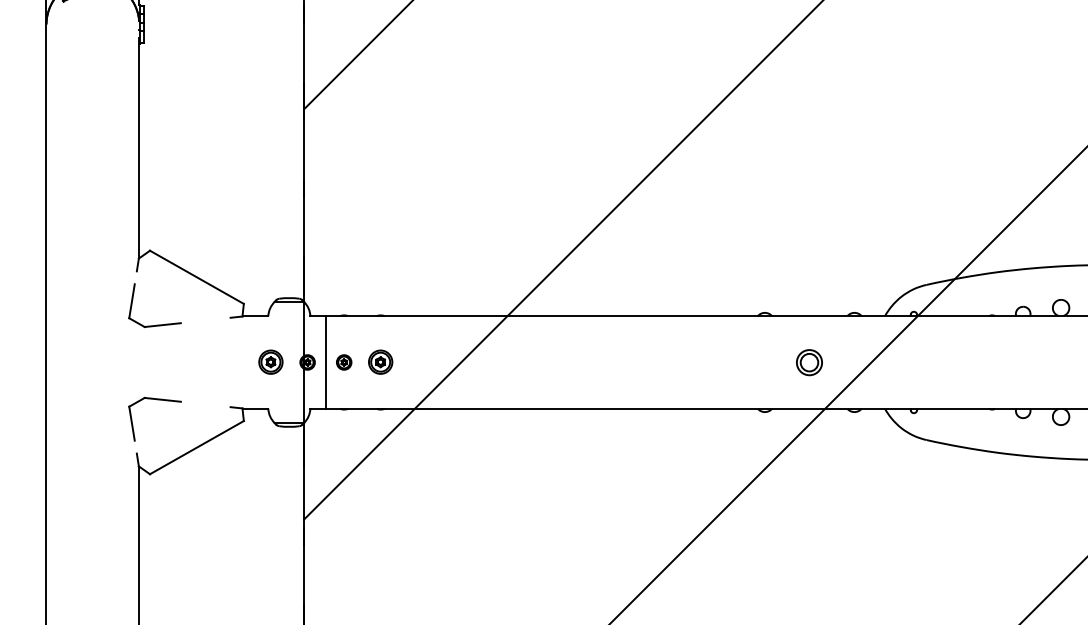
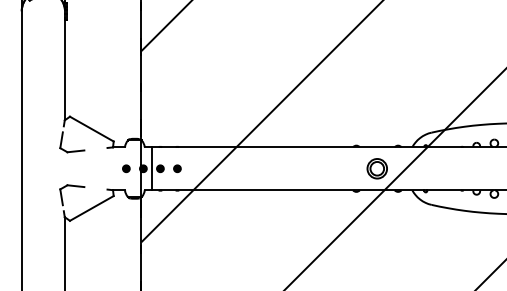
part: (271, 361) -> (126, 168), size x0.62
part: (380, 361) -> (177, 168), size x0.62
part: (808, 361) -> (376, 168), size x1.67

